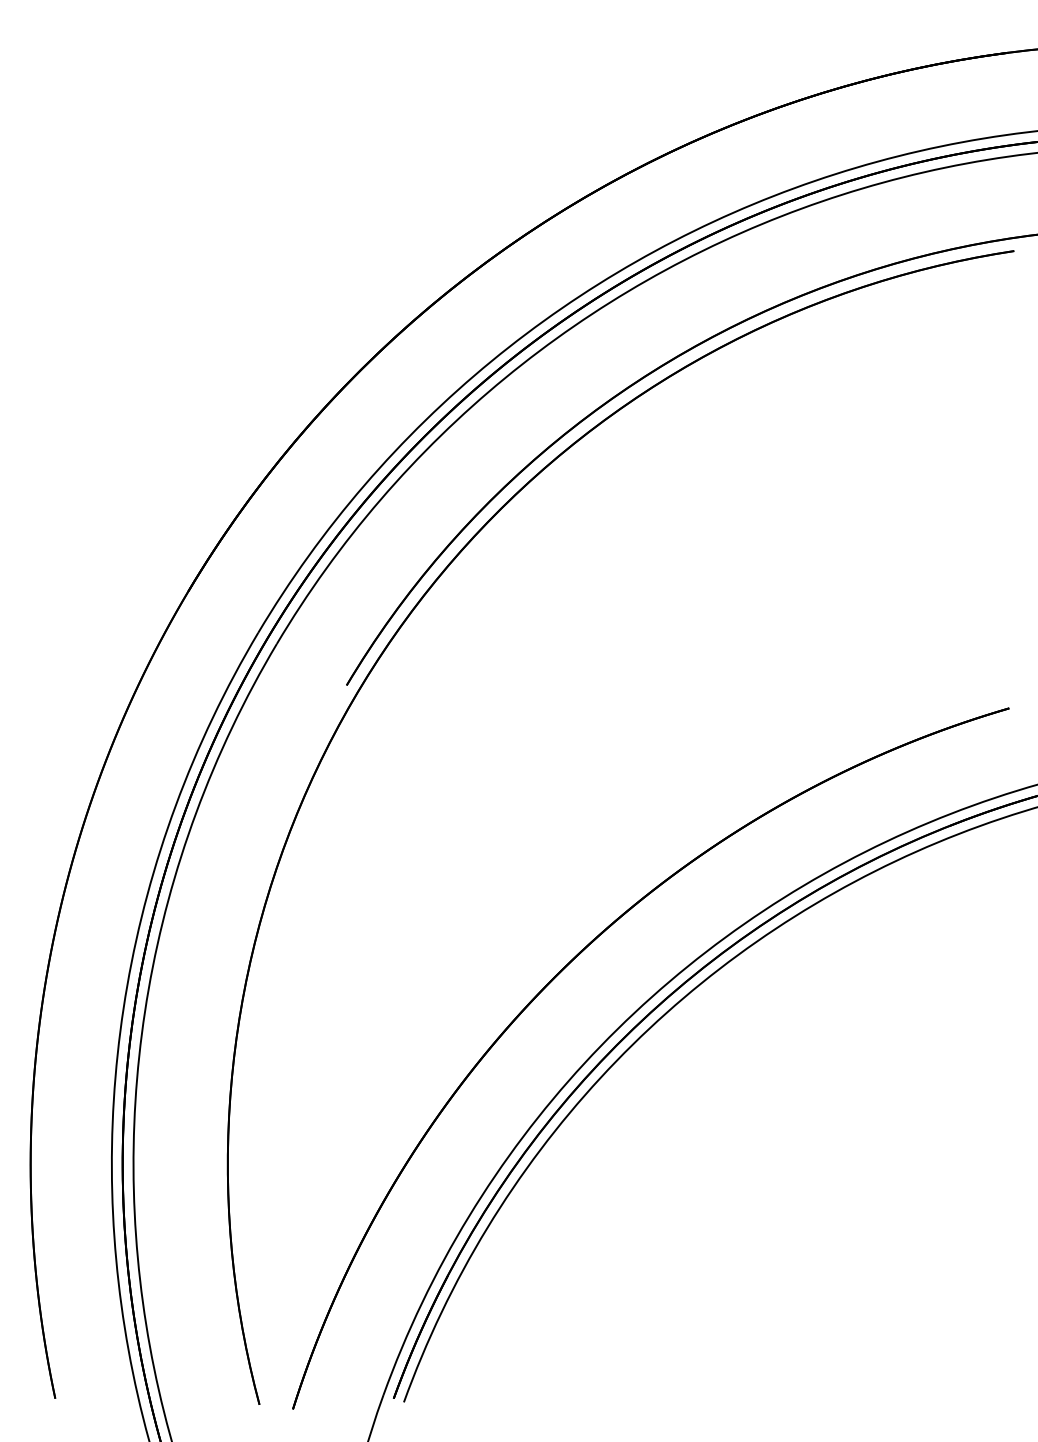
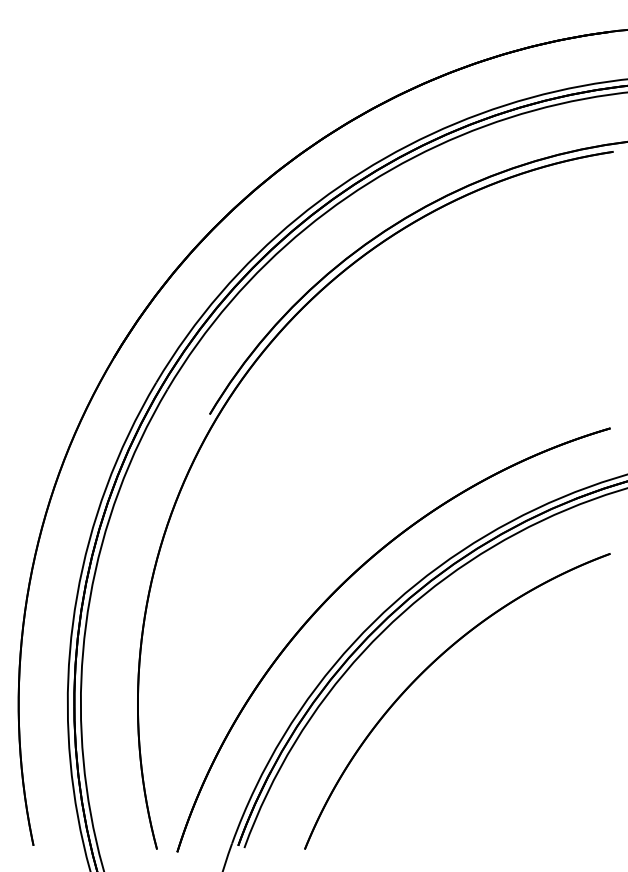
part: (705, 1108) -> (426, 670), added

